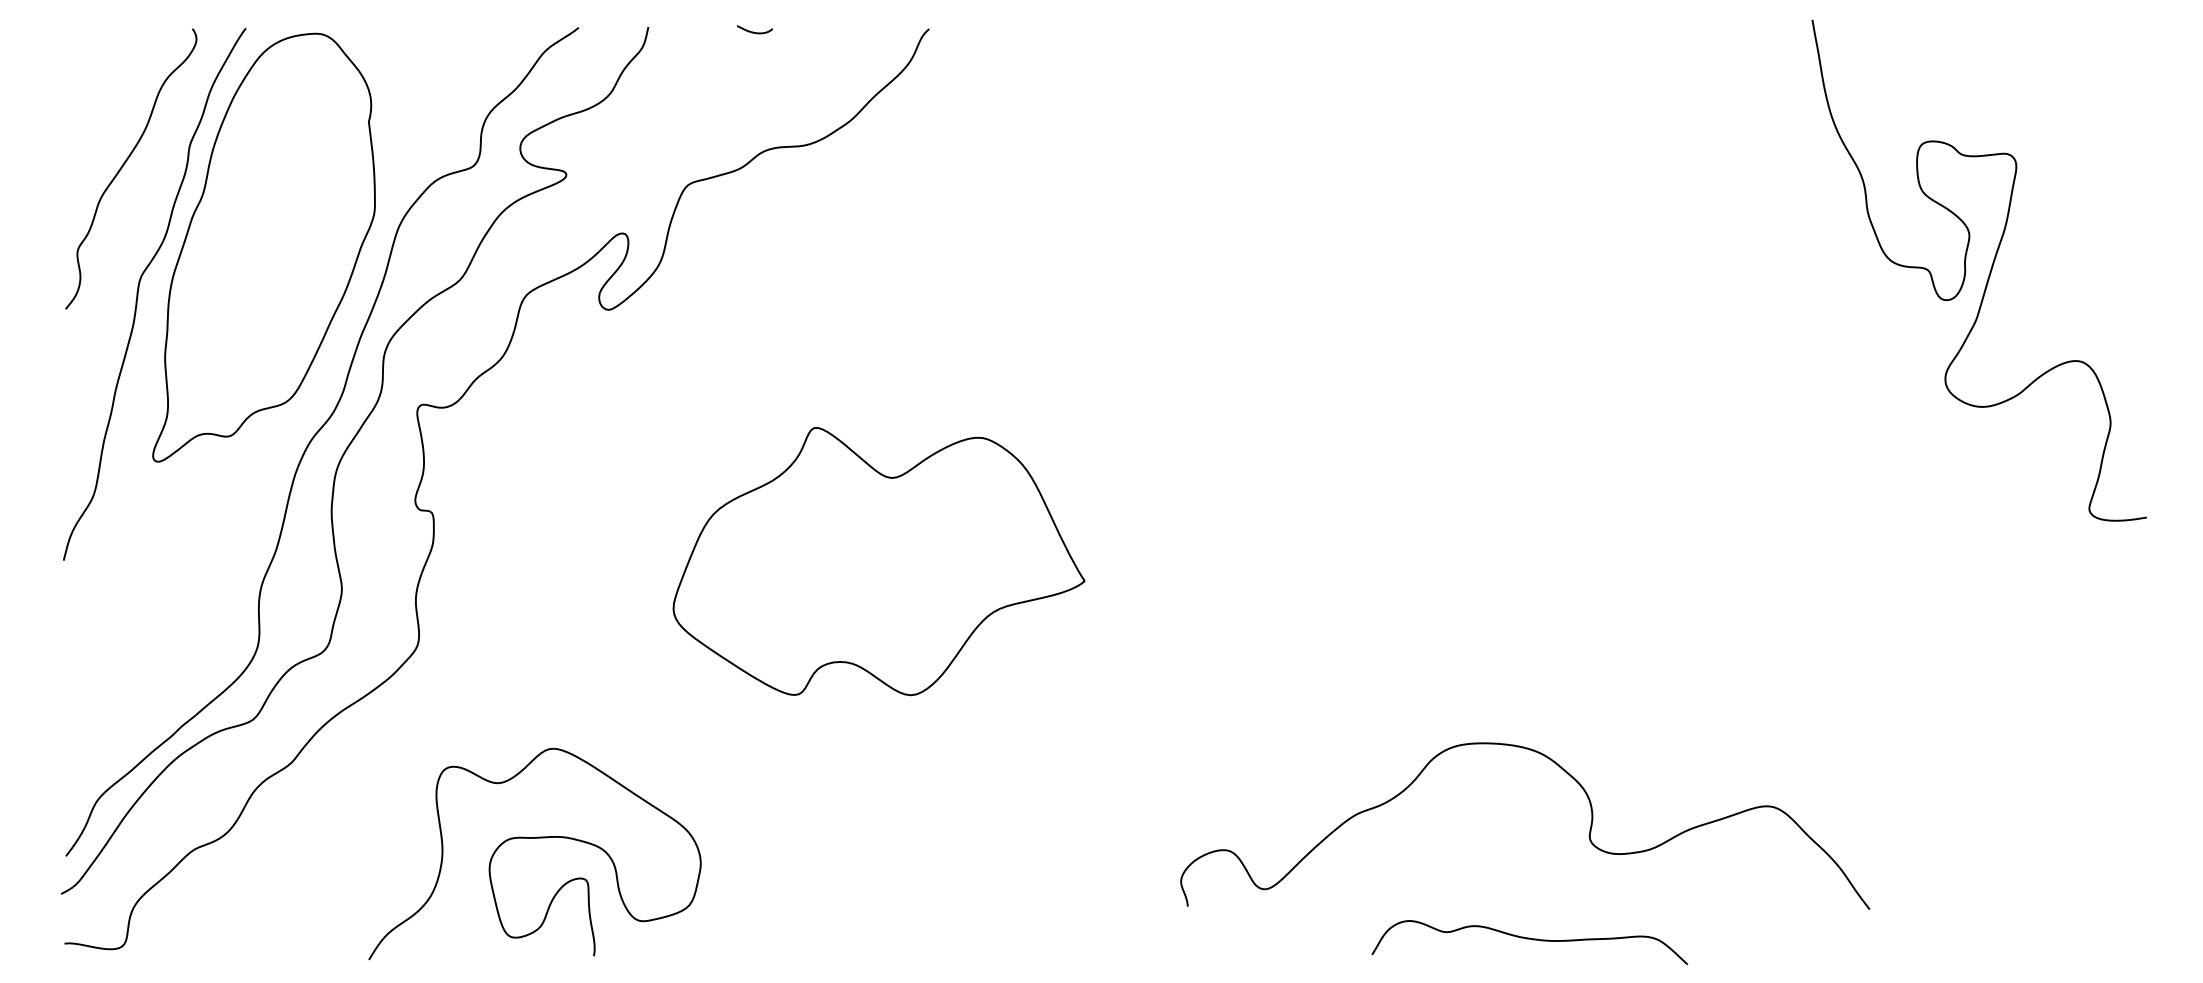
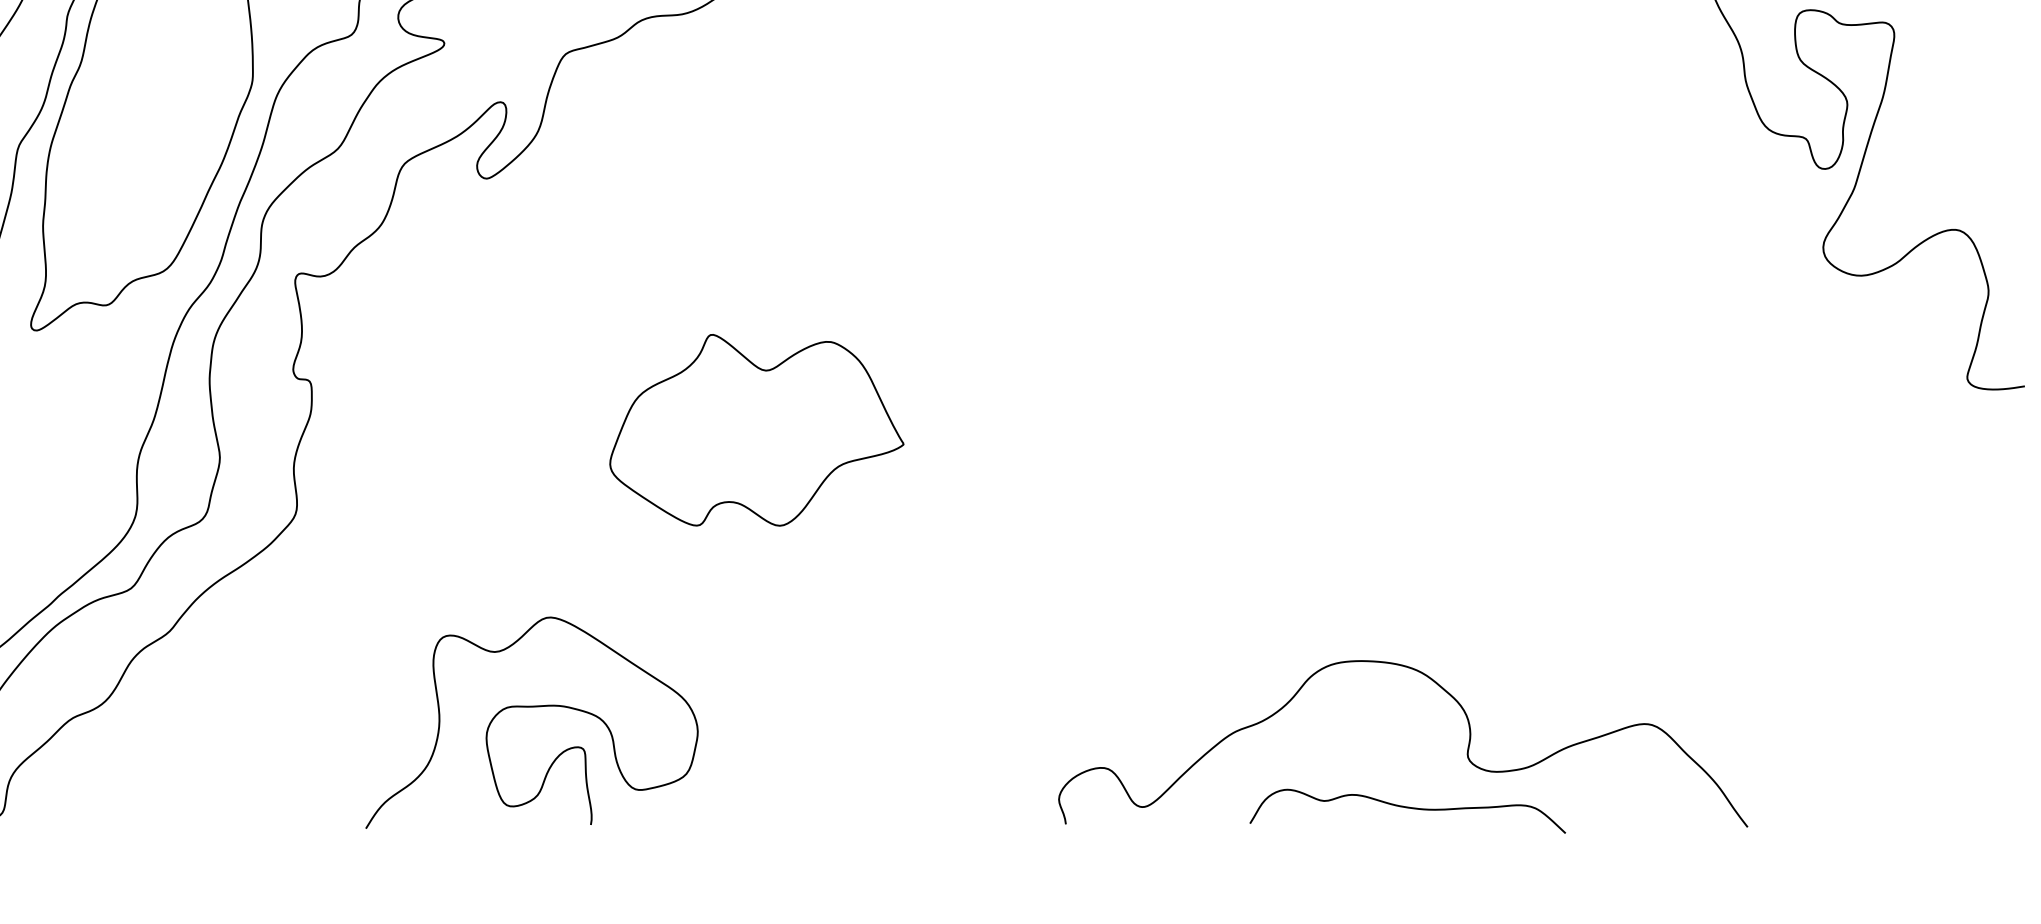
part: (878, 561) -> (756, 430), size x0.71
curve: (1588, 836) -> (1466, 754), moved
curve: (534, 838) -> (531, 707), moved

